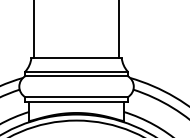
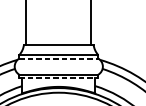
line: (77, 76) -> (59, 58), solid -> dashed
line: (77, 101) -> (59, 78), solid -> dashed

